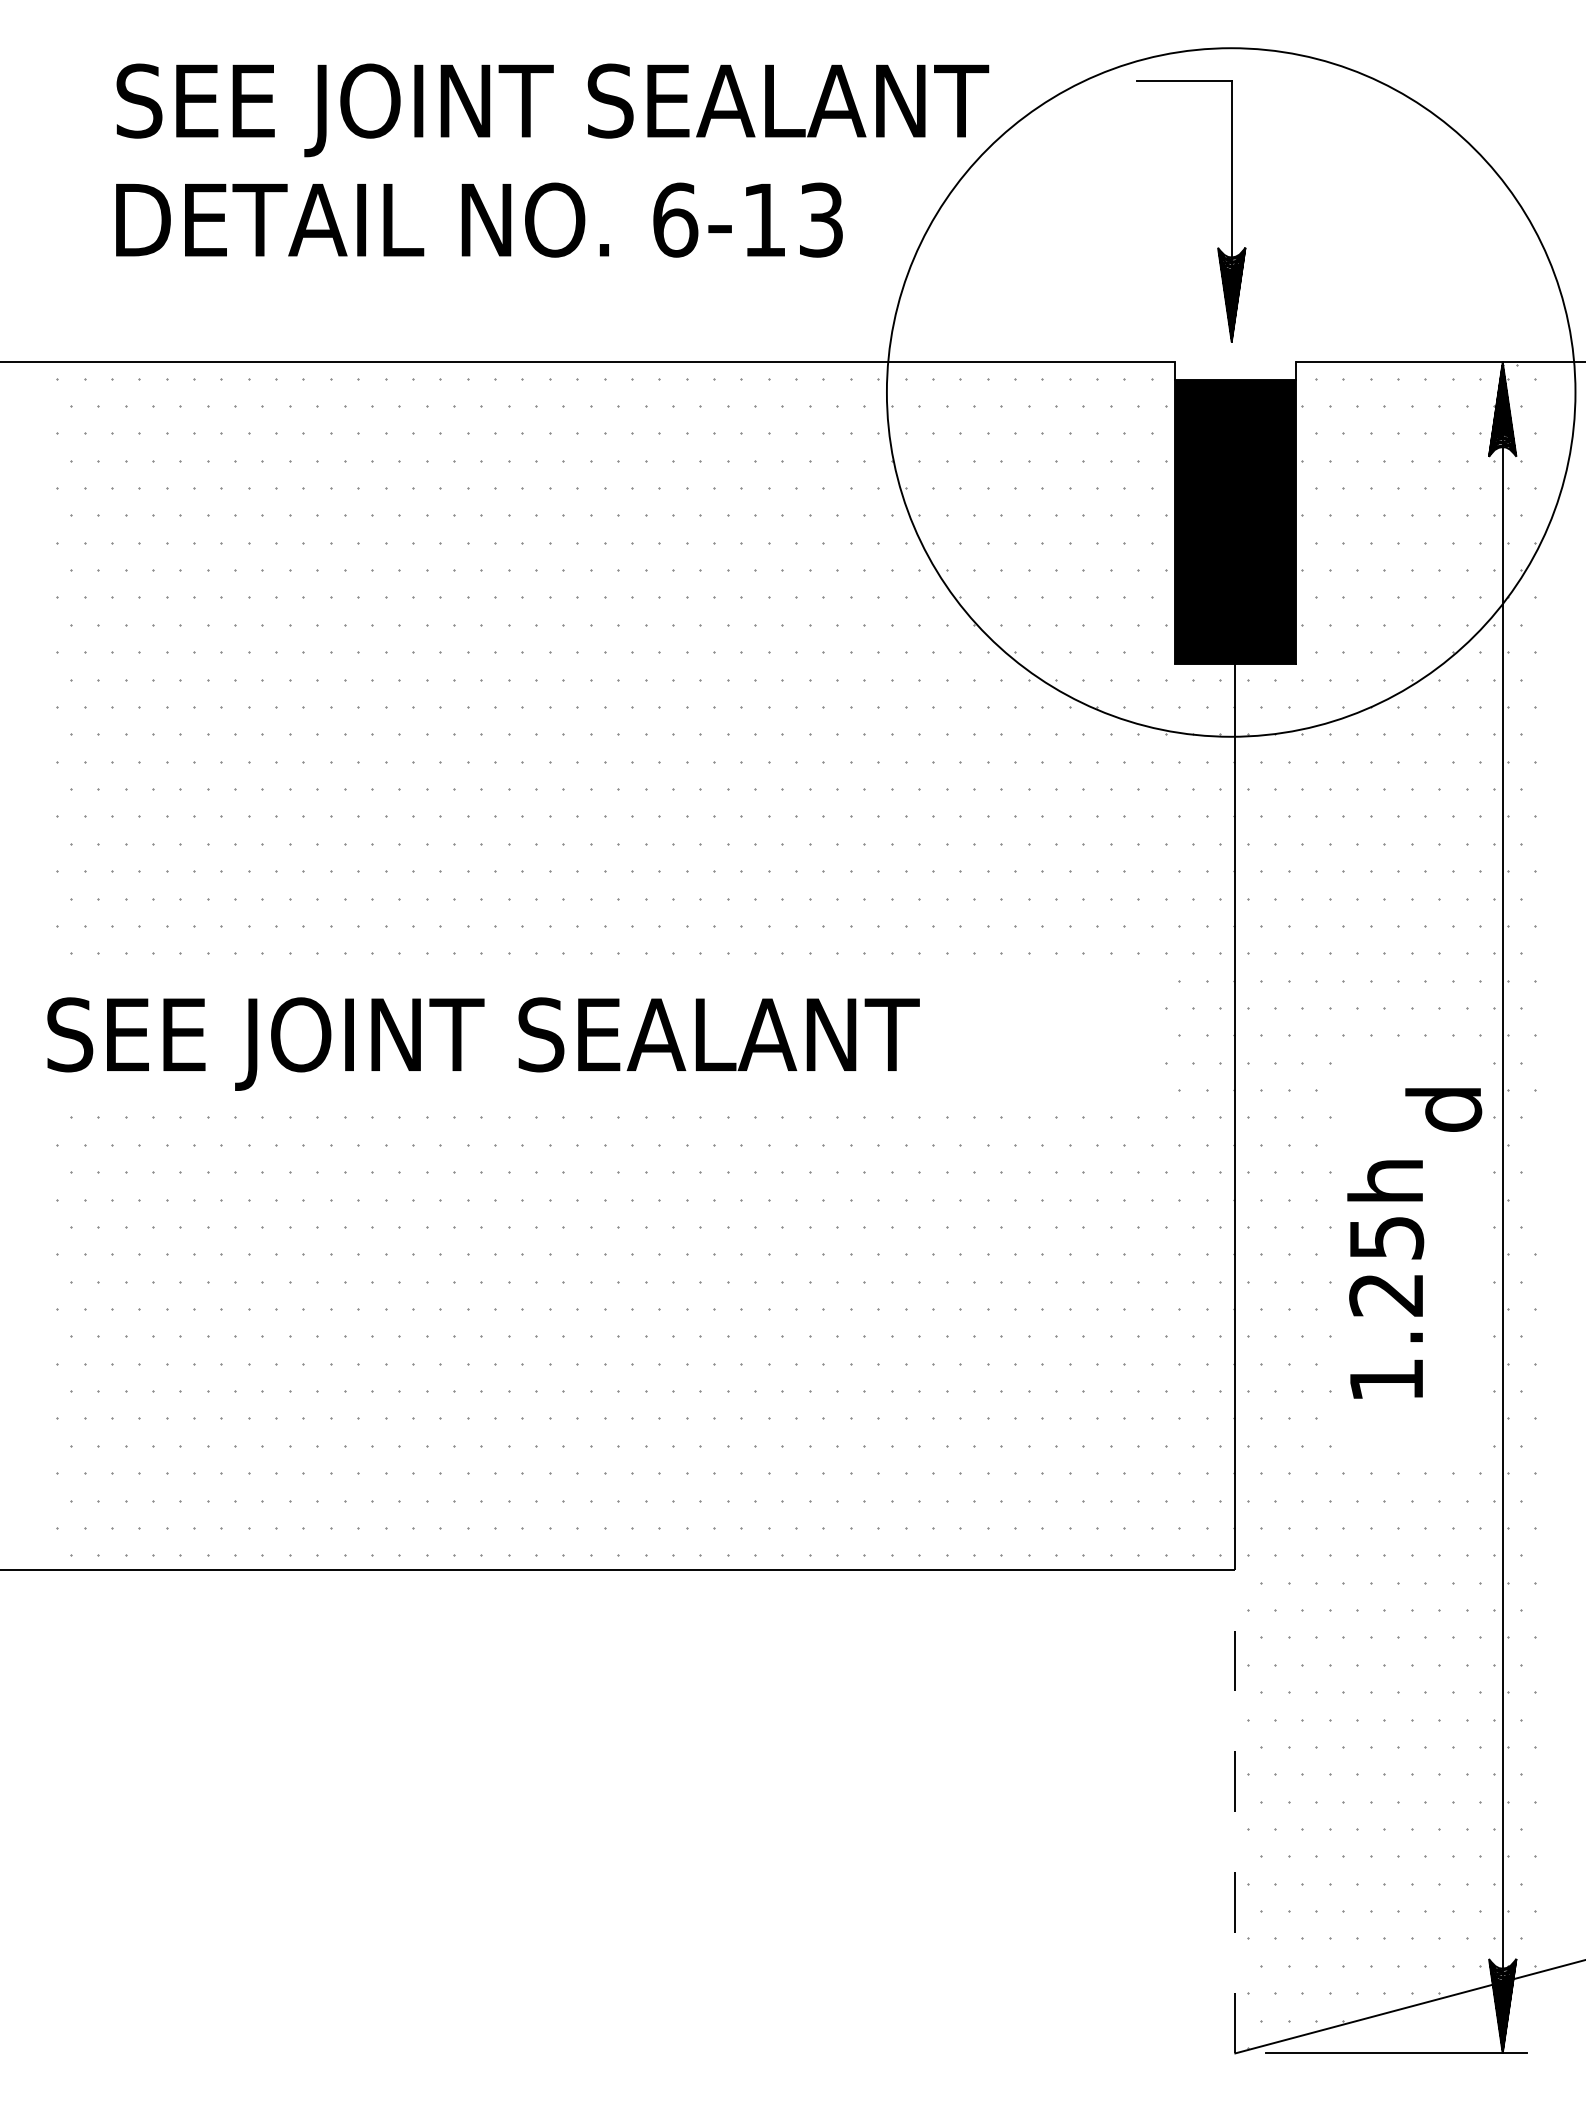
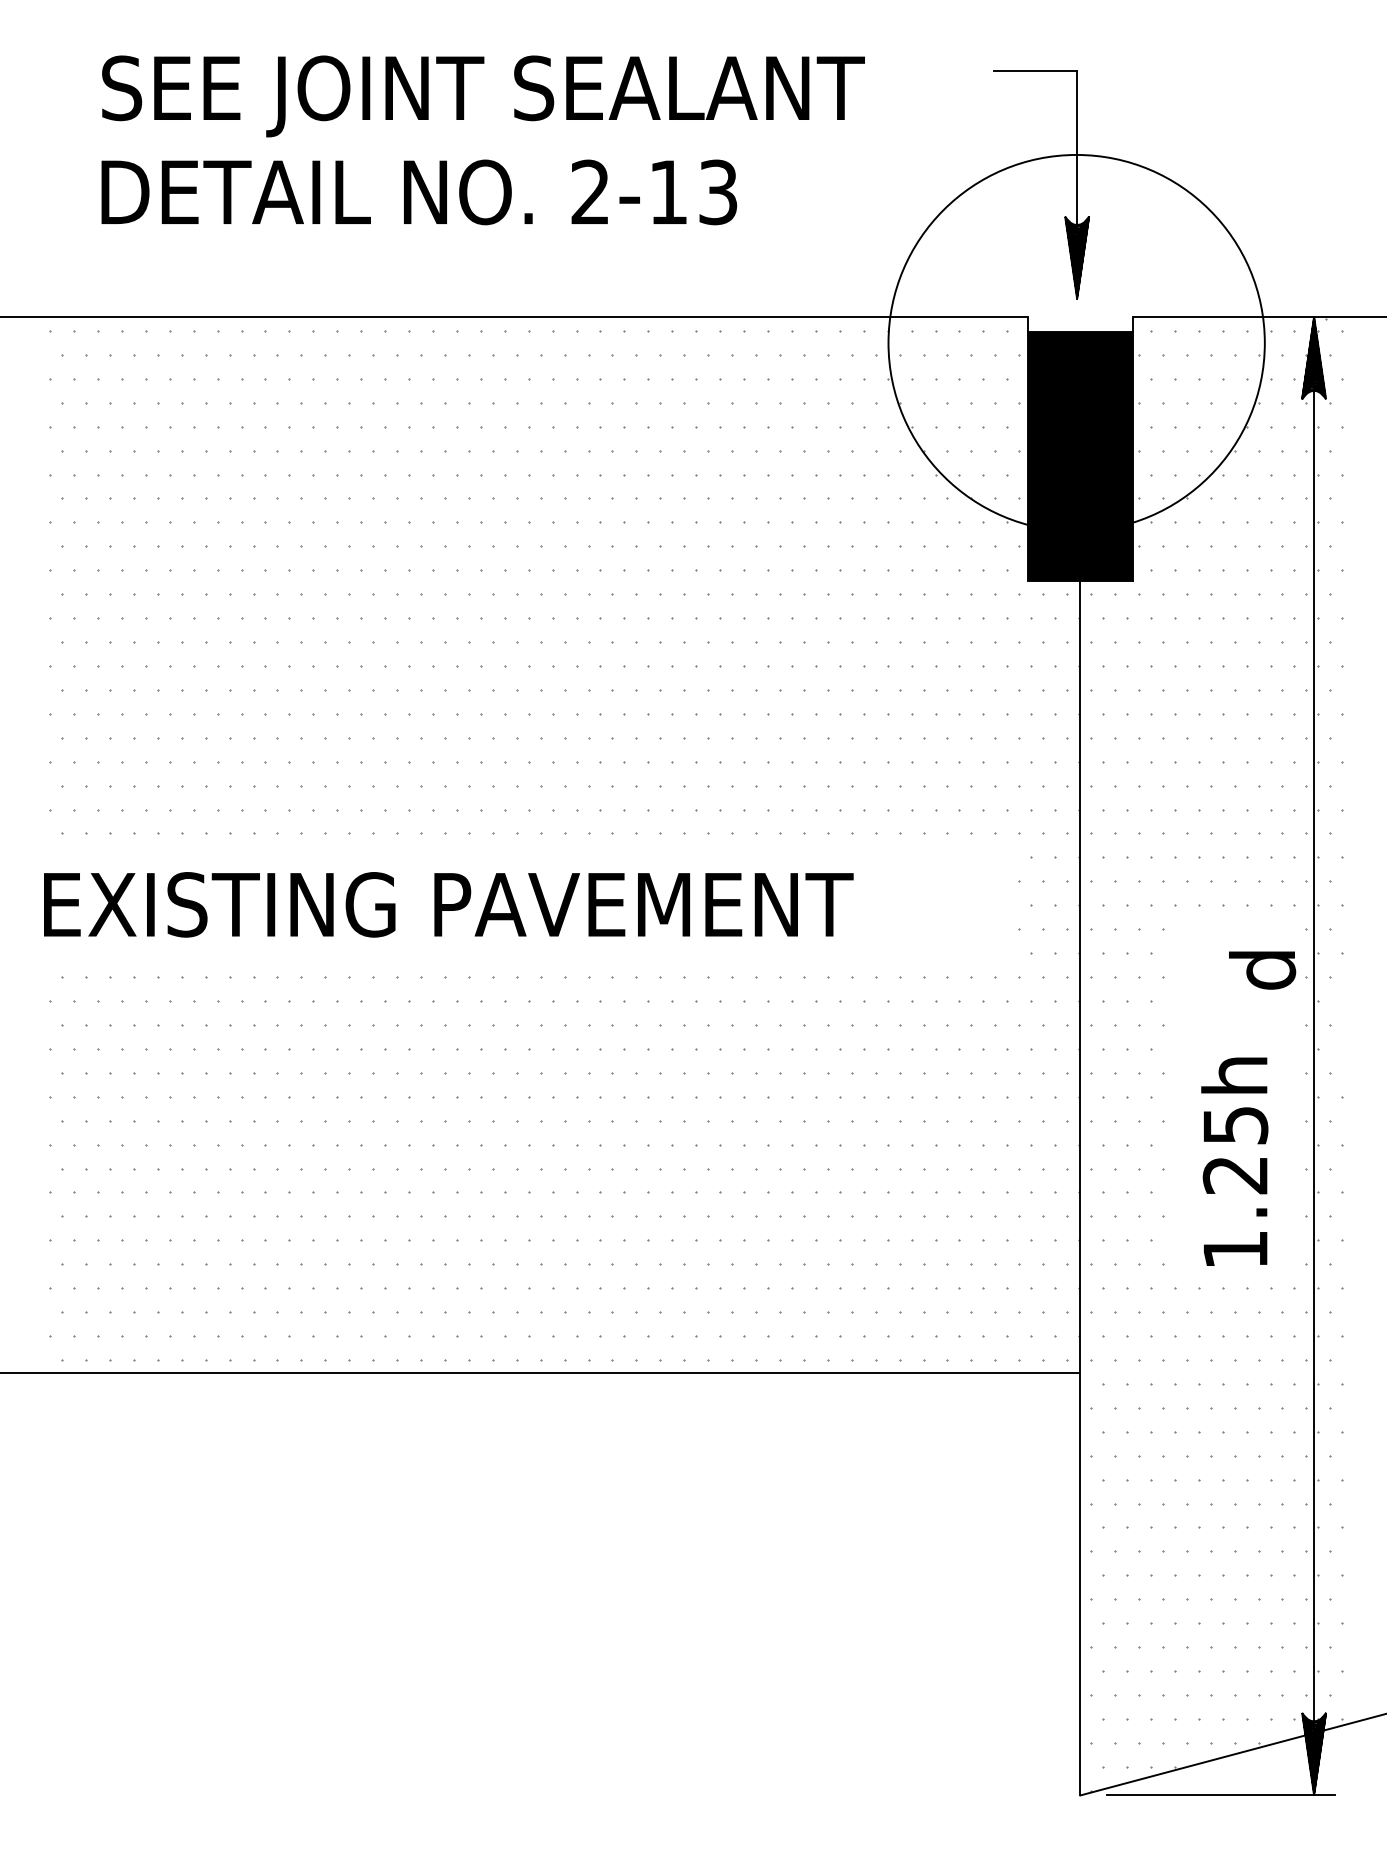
text: (675, 220) -> (590, 192), 6-13 -> 2-13
circle: (1230, 391) -> (1076, 342), size x0.62
text: (511, 1043) -> (447, 912), SEE JOINT SEALANT -> EXISTING PAVEMENT
text: (1385, 1279) -> (1234, 1161), moved
line: (1235, 1810) -> (1080, 1583), dashed -> solid

